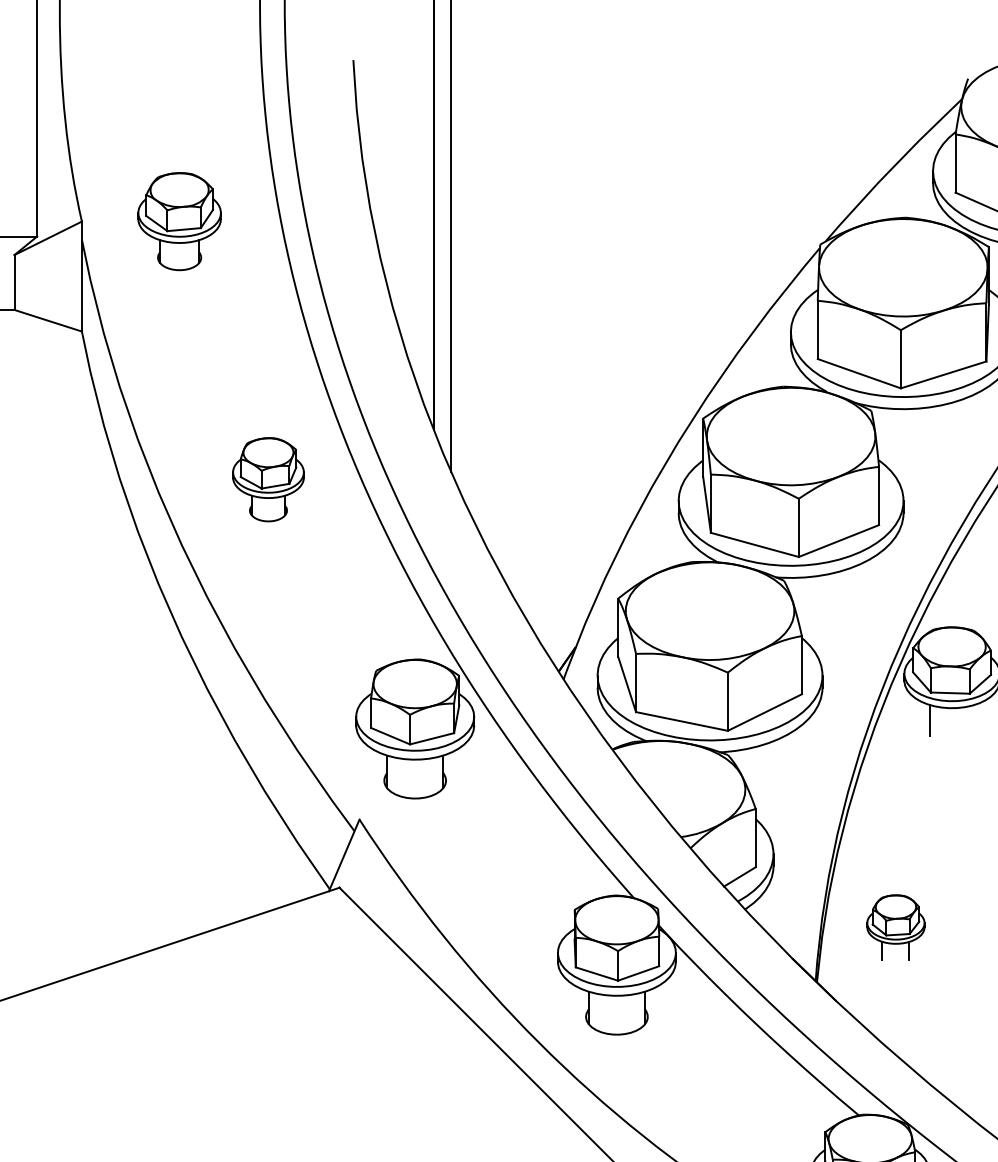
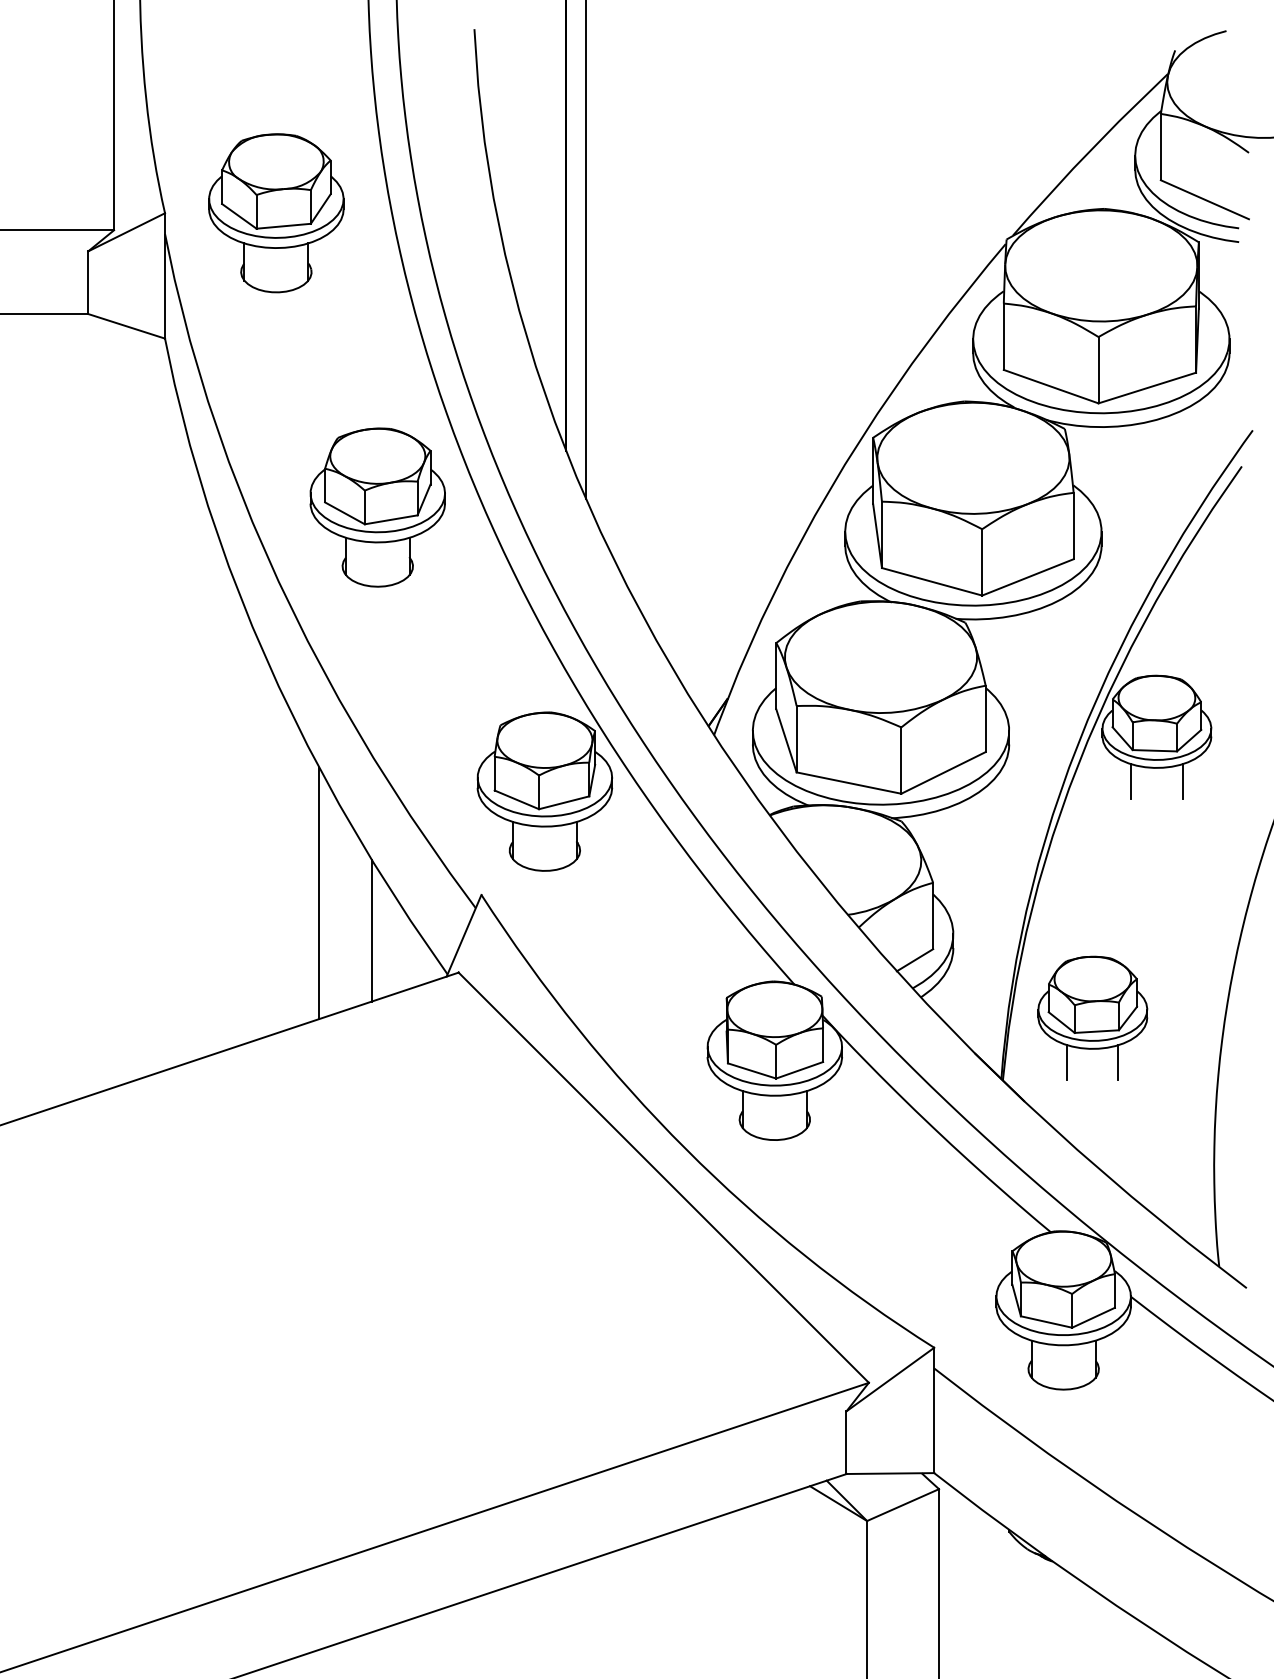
part: (179, 221) -> (276, 213), size x1.43
part: (268, 479) -> (377, 507), size x1.67
line: (974, 720) -> (1182, 781), added
line: (217, 818) -> (319, 893), added
line: (263, 850) -> (372, 930), added
part: (895, 927) -> (1092, 1017), size x1.67

